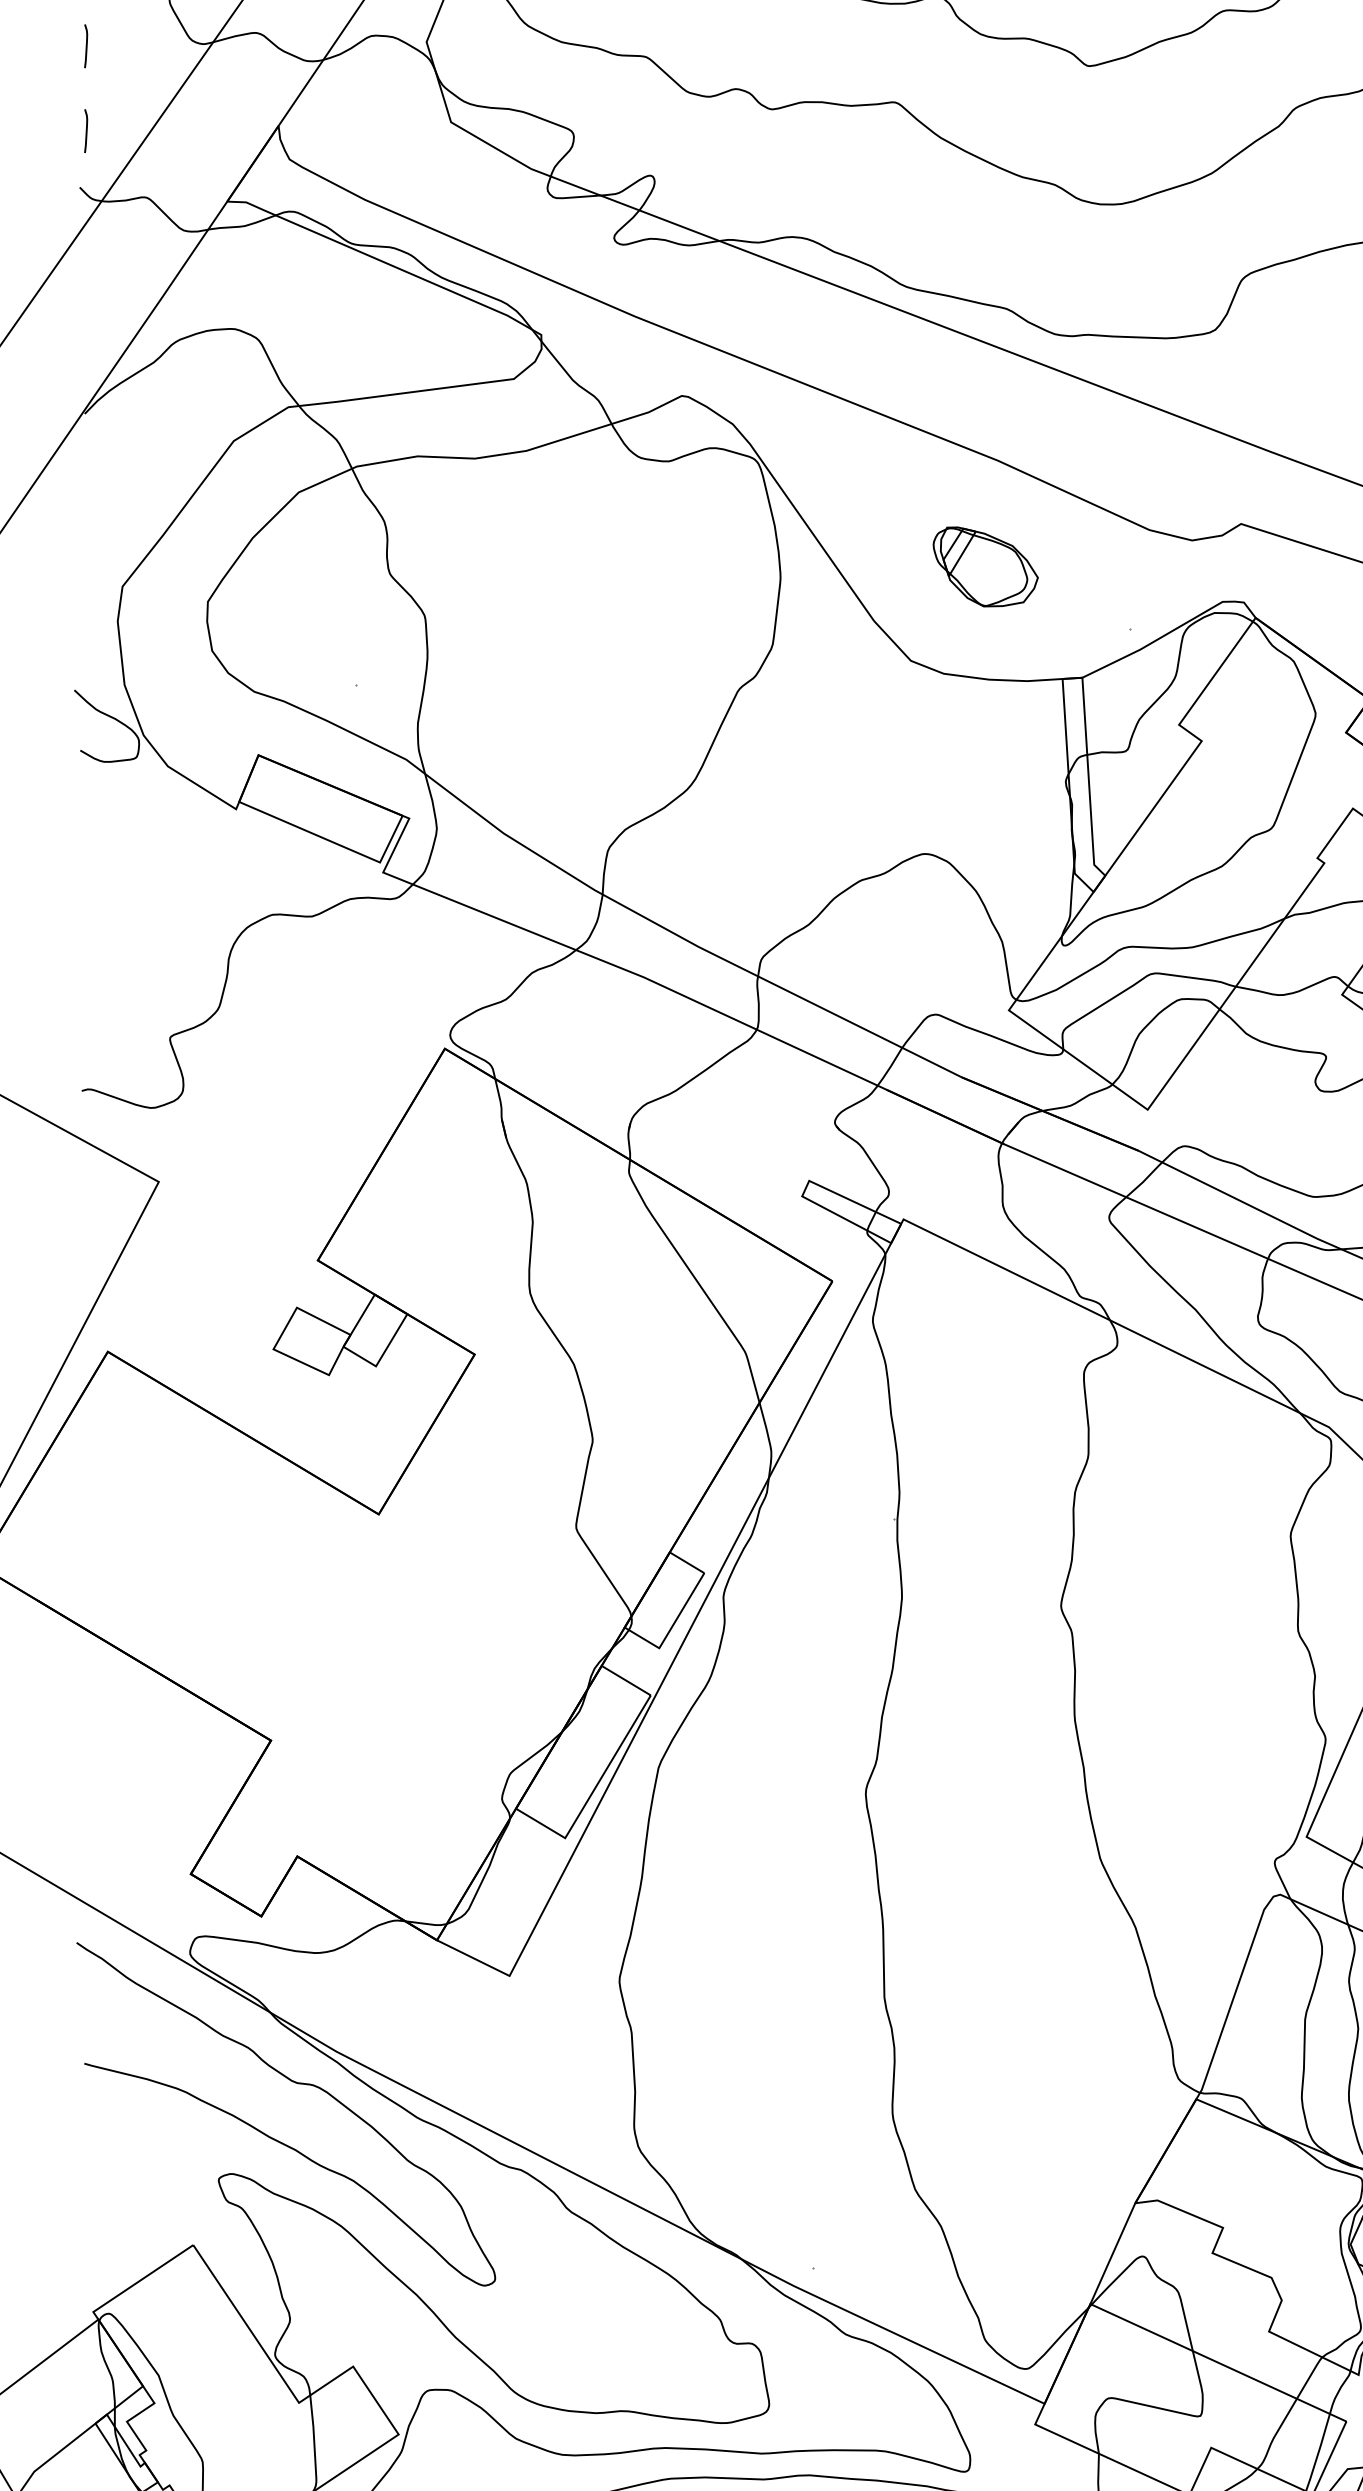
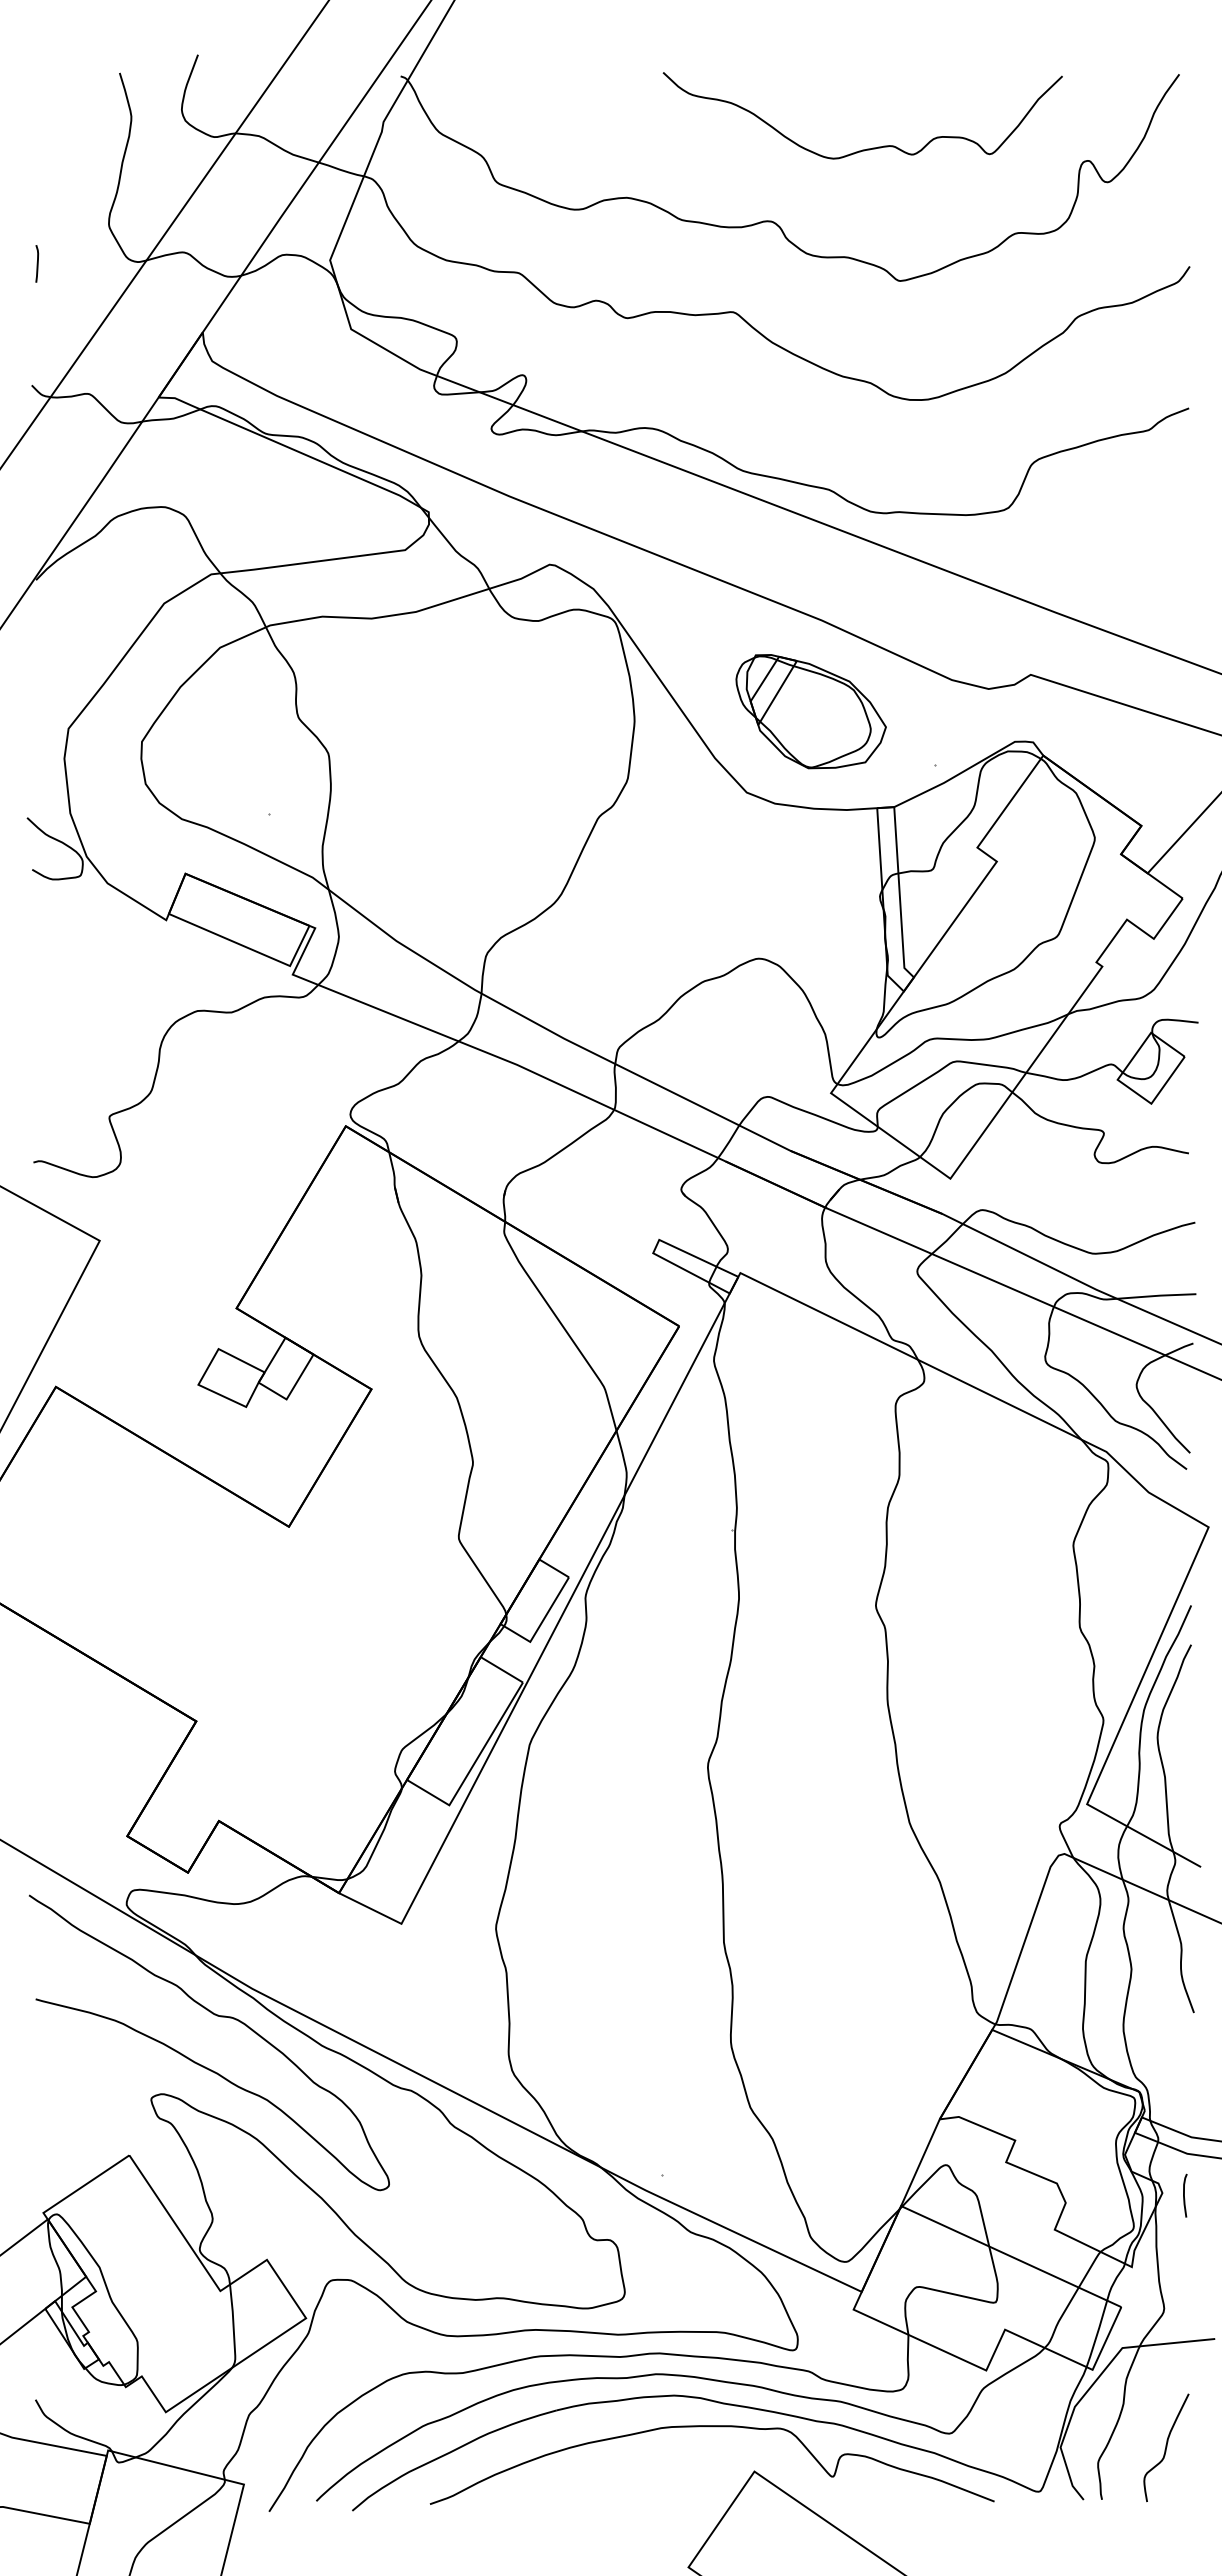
curve: (86, 130) -> (37, 336), removed
part: (985, 566) -> (810, 711), size x1.67

